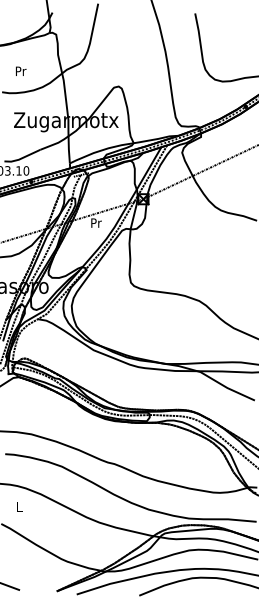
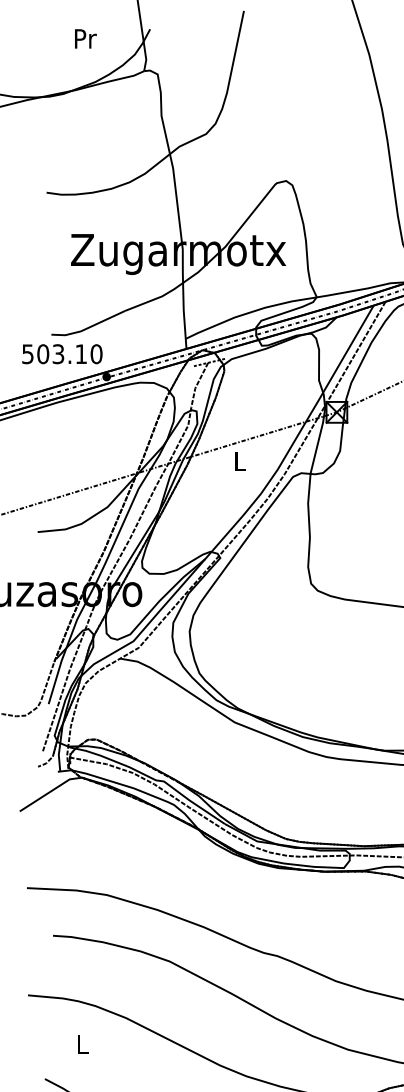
text: (21, 70) -> (86, 37), moved
text: (96, 222) -> (240, 460), Pr -> L

